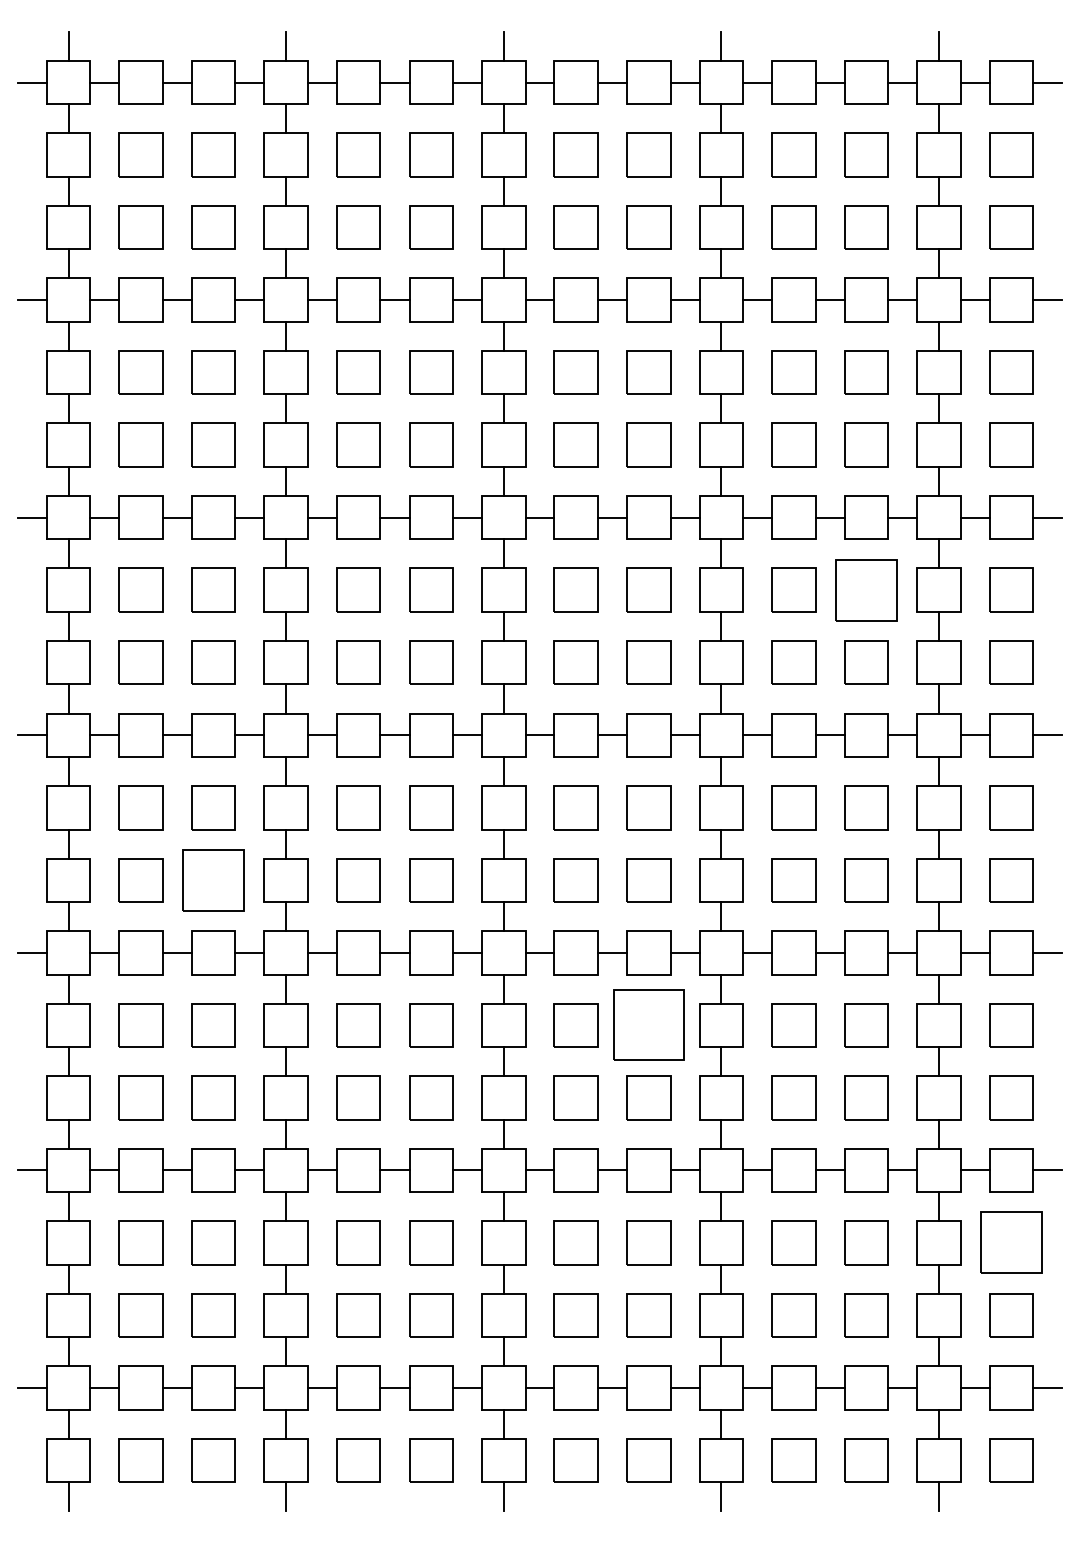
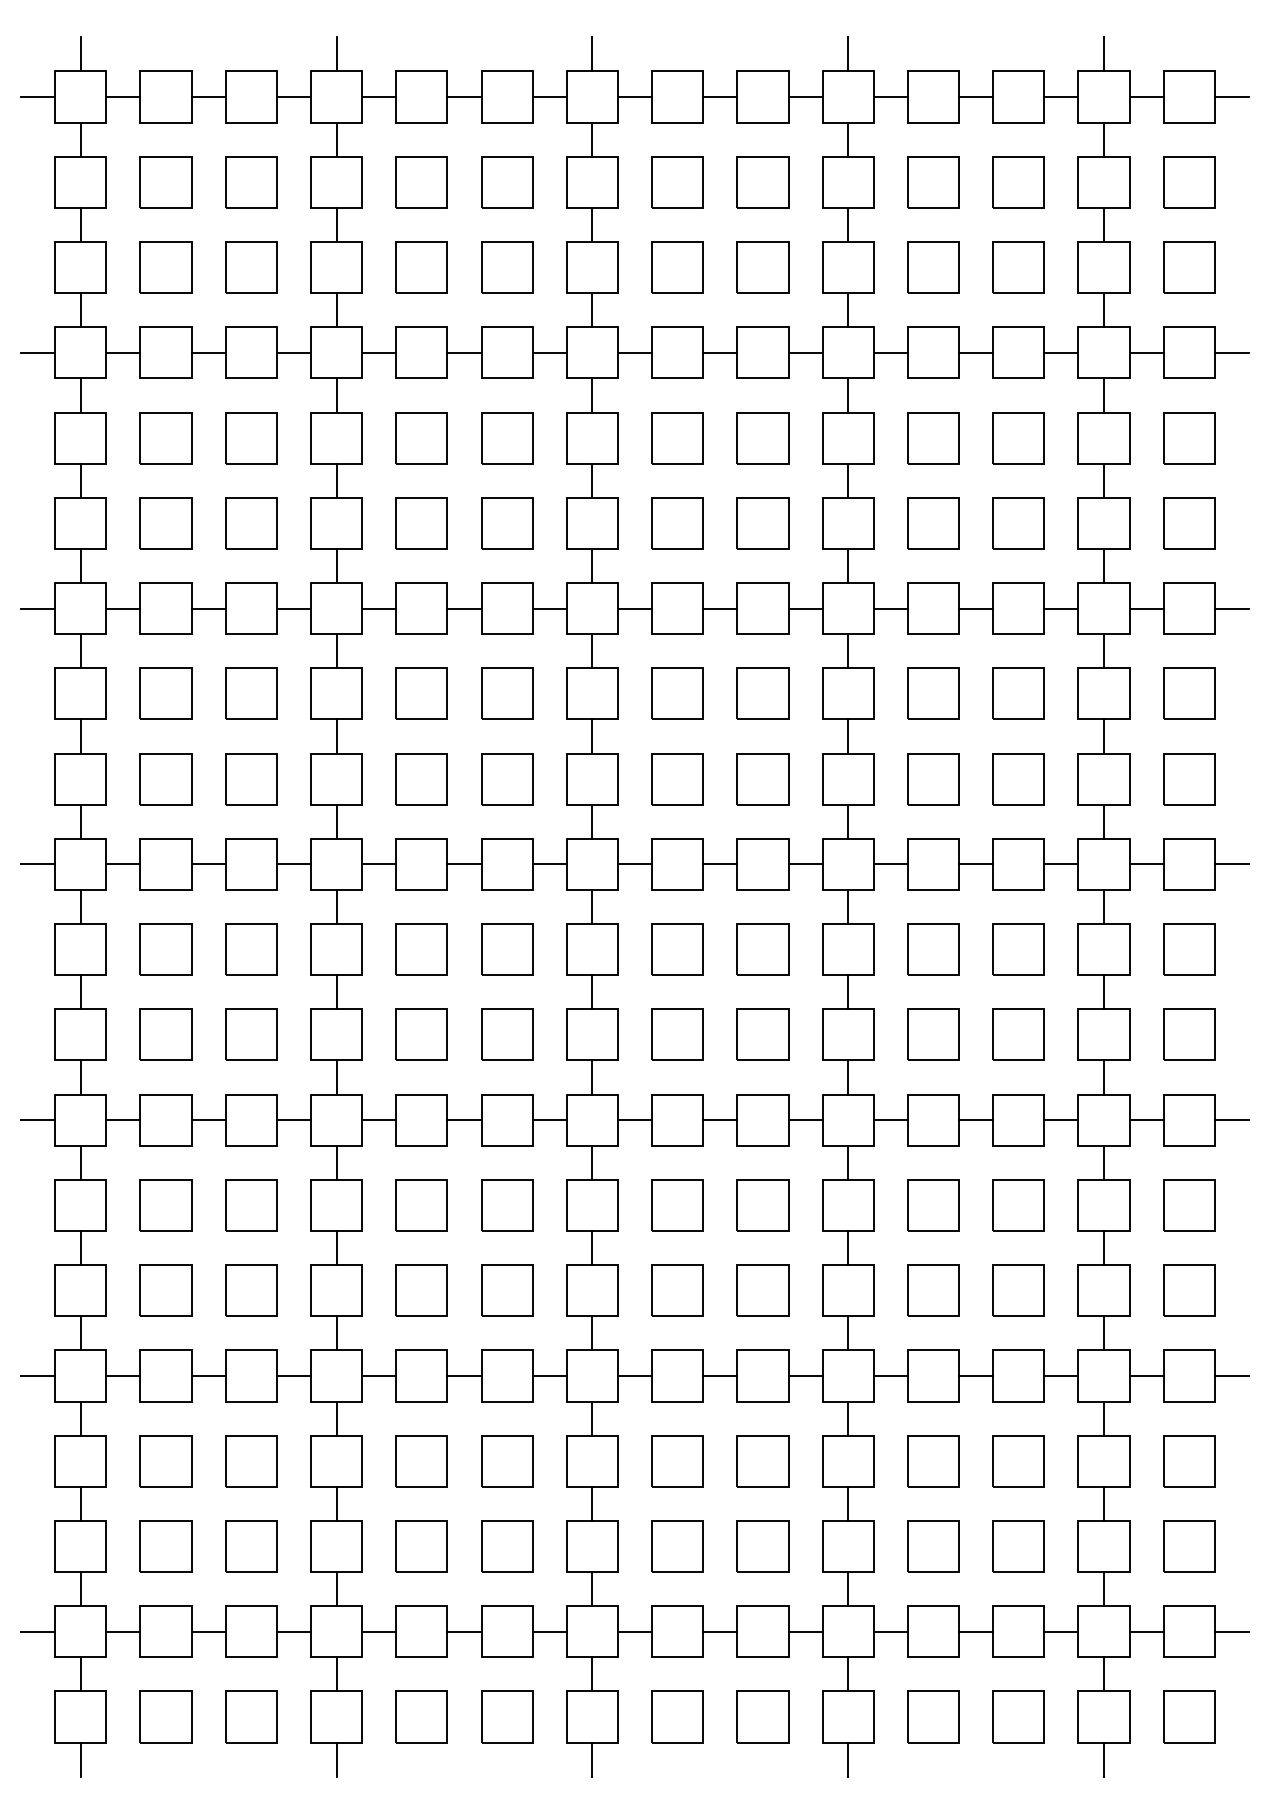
part: (866, 589) -> (1018, 693), size x0.71
part: (213, 879) -> (251, 1034), size x0.71
part: (648, 1025) -> (762, 1205), size x0.62
part: (1011, 1243) -> (1189, 1461), size x0.71

